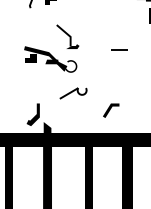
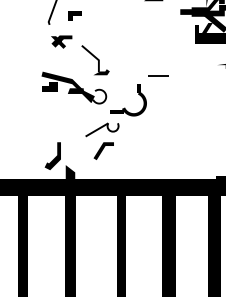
curve: (40, 21) -> (61, 41), added
part: (91, 75) -> (124, 107), added
line: (110, 109) -> (103, 149), moved

